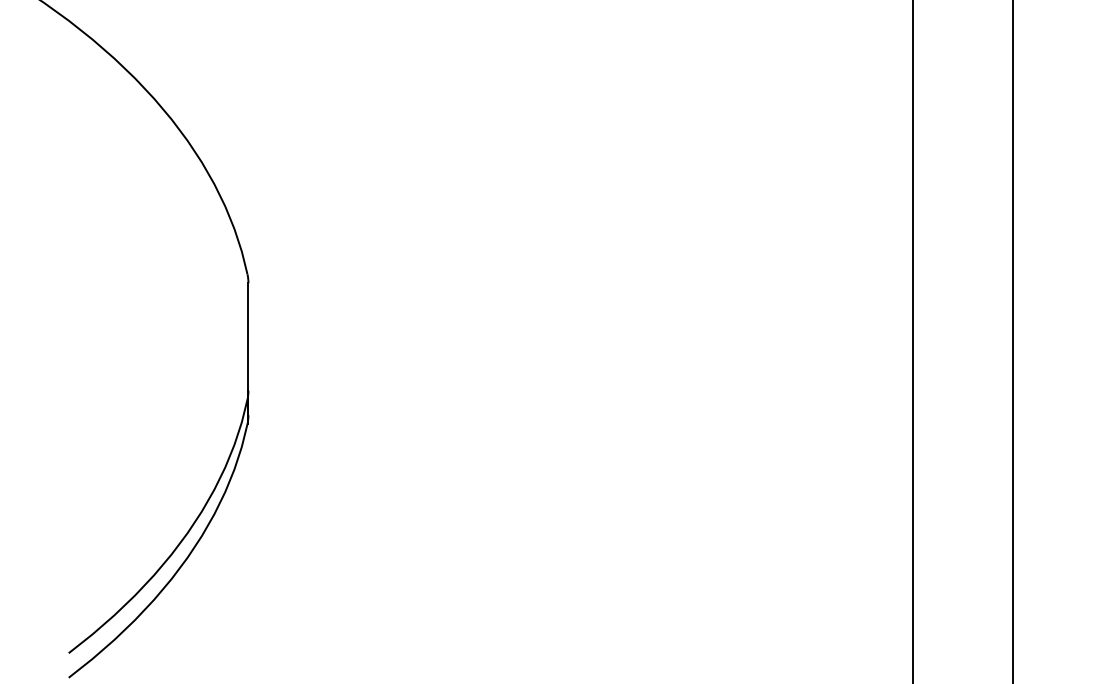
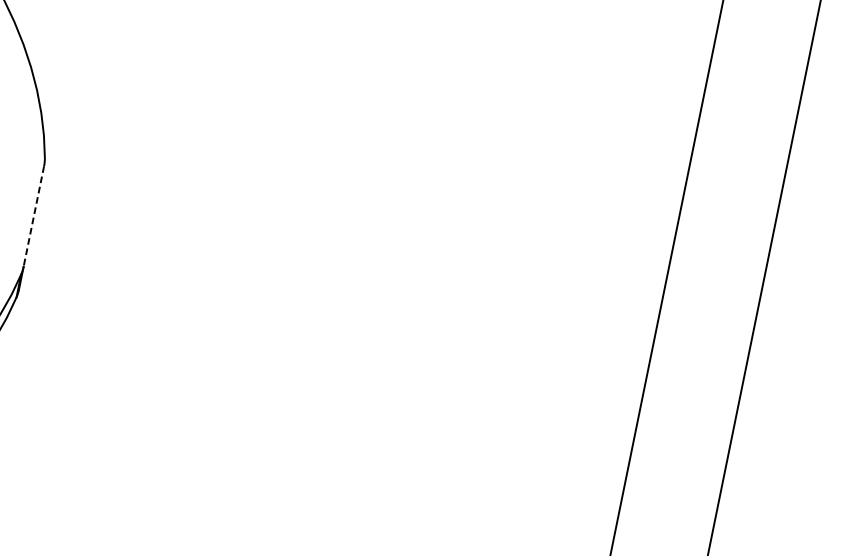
line: (248, 336) -> (34, 216), solid -> dashed

